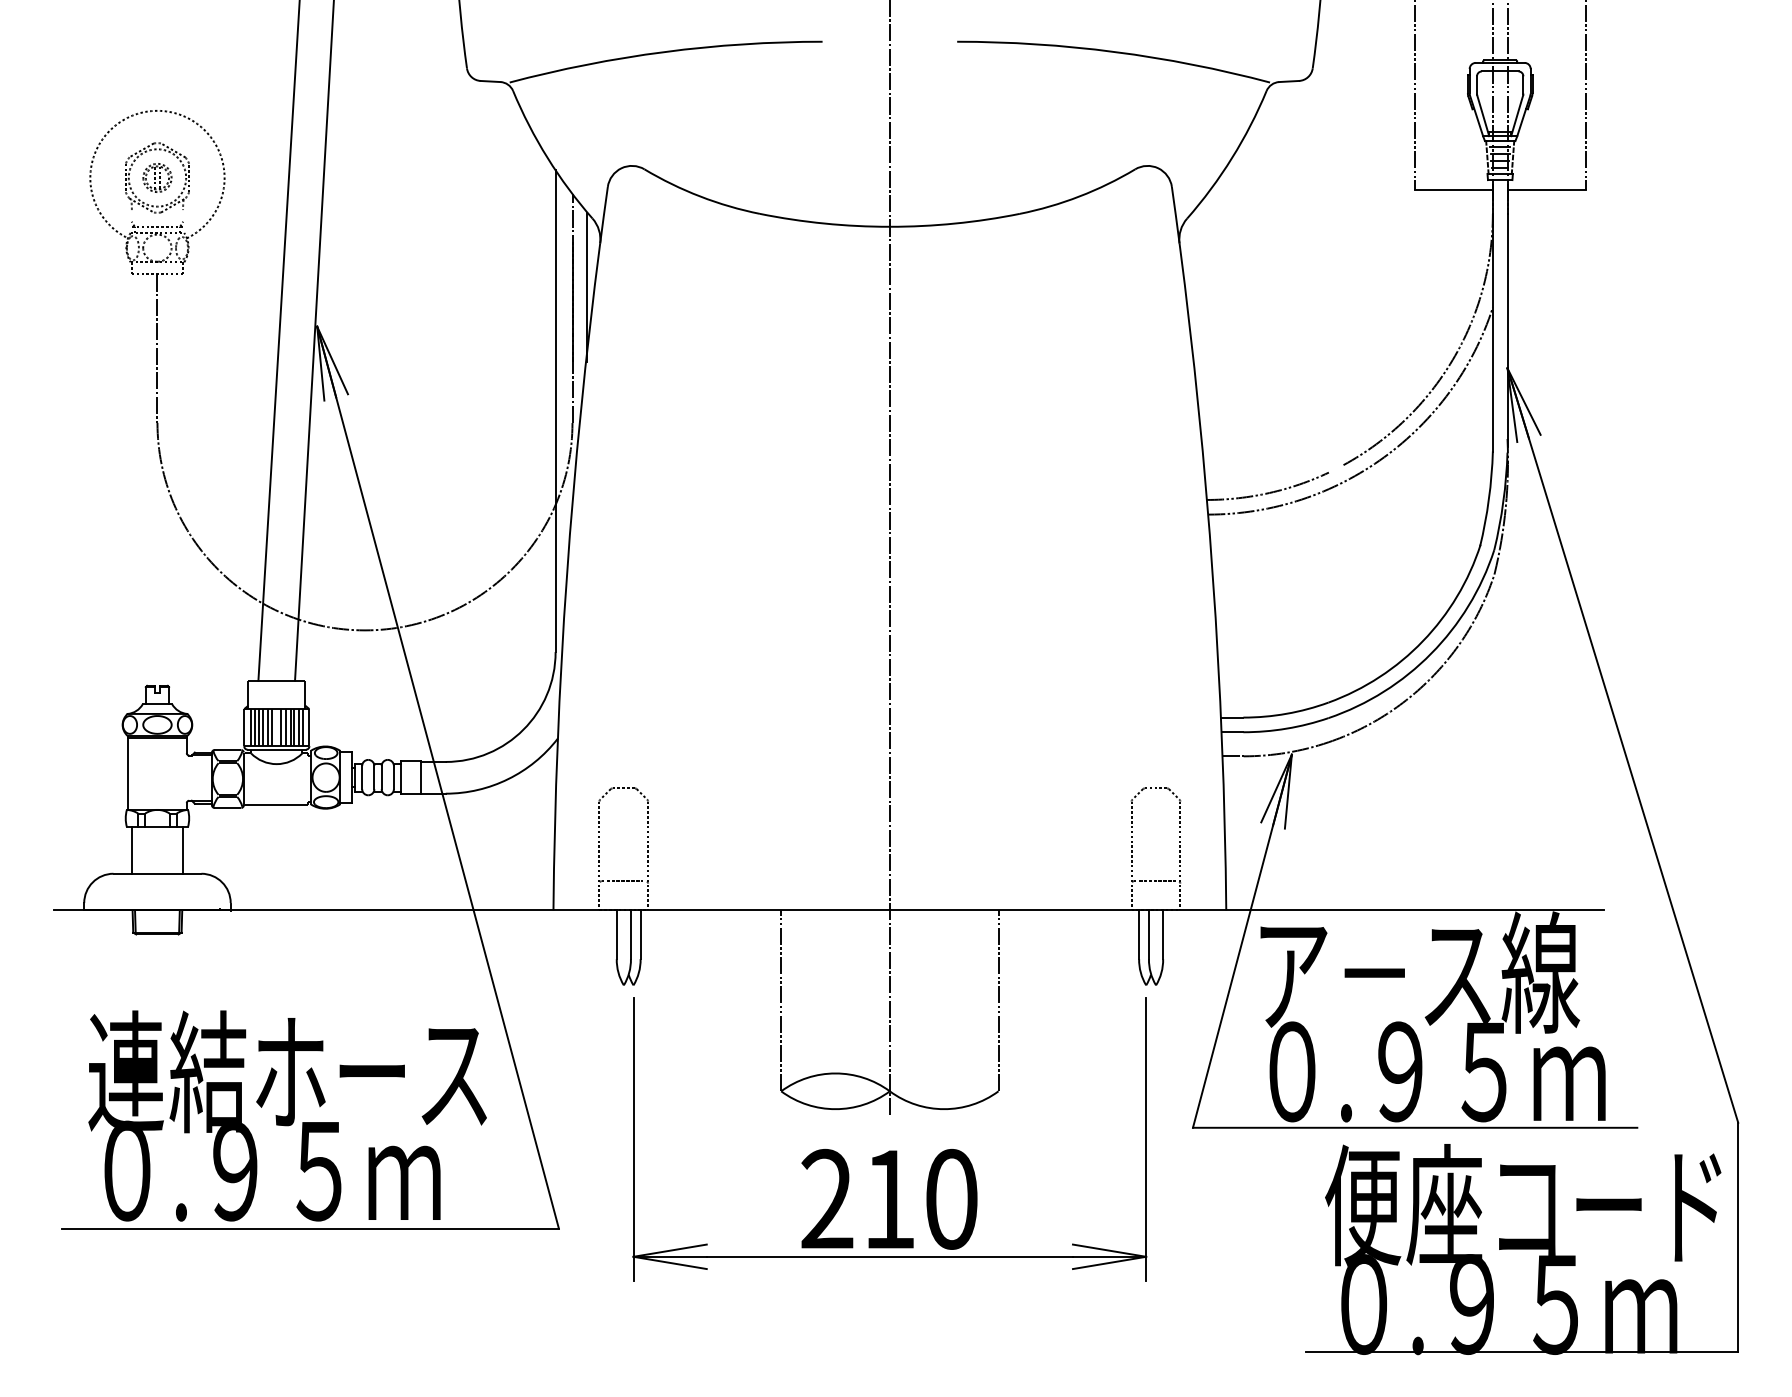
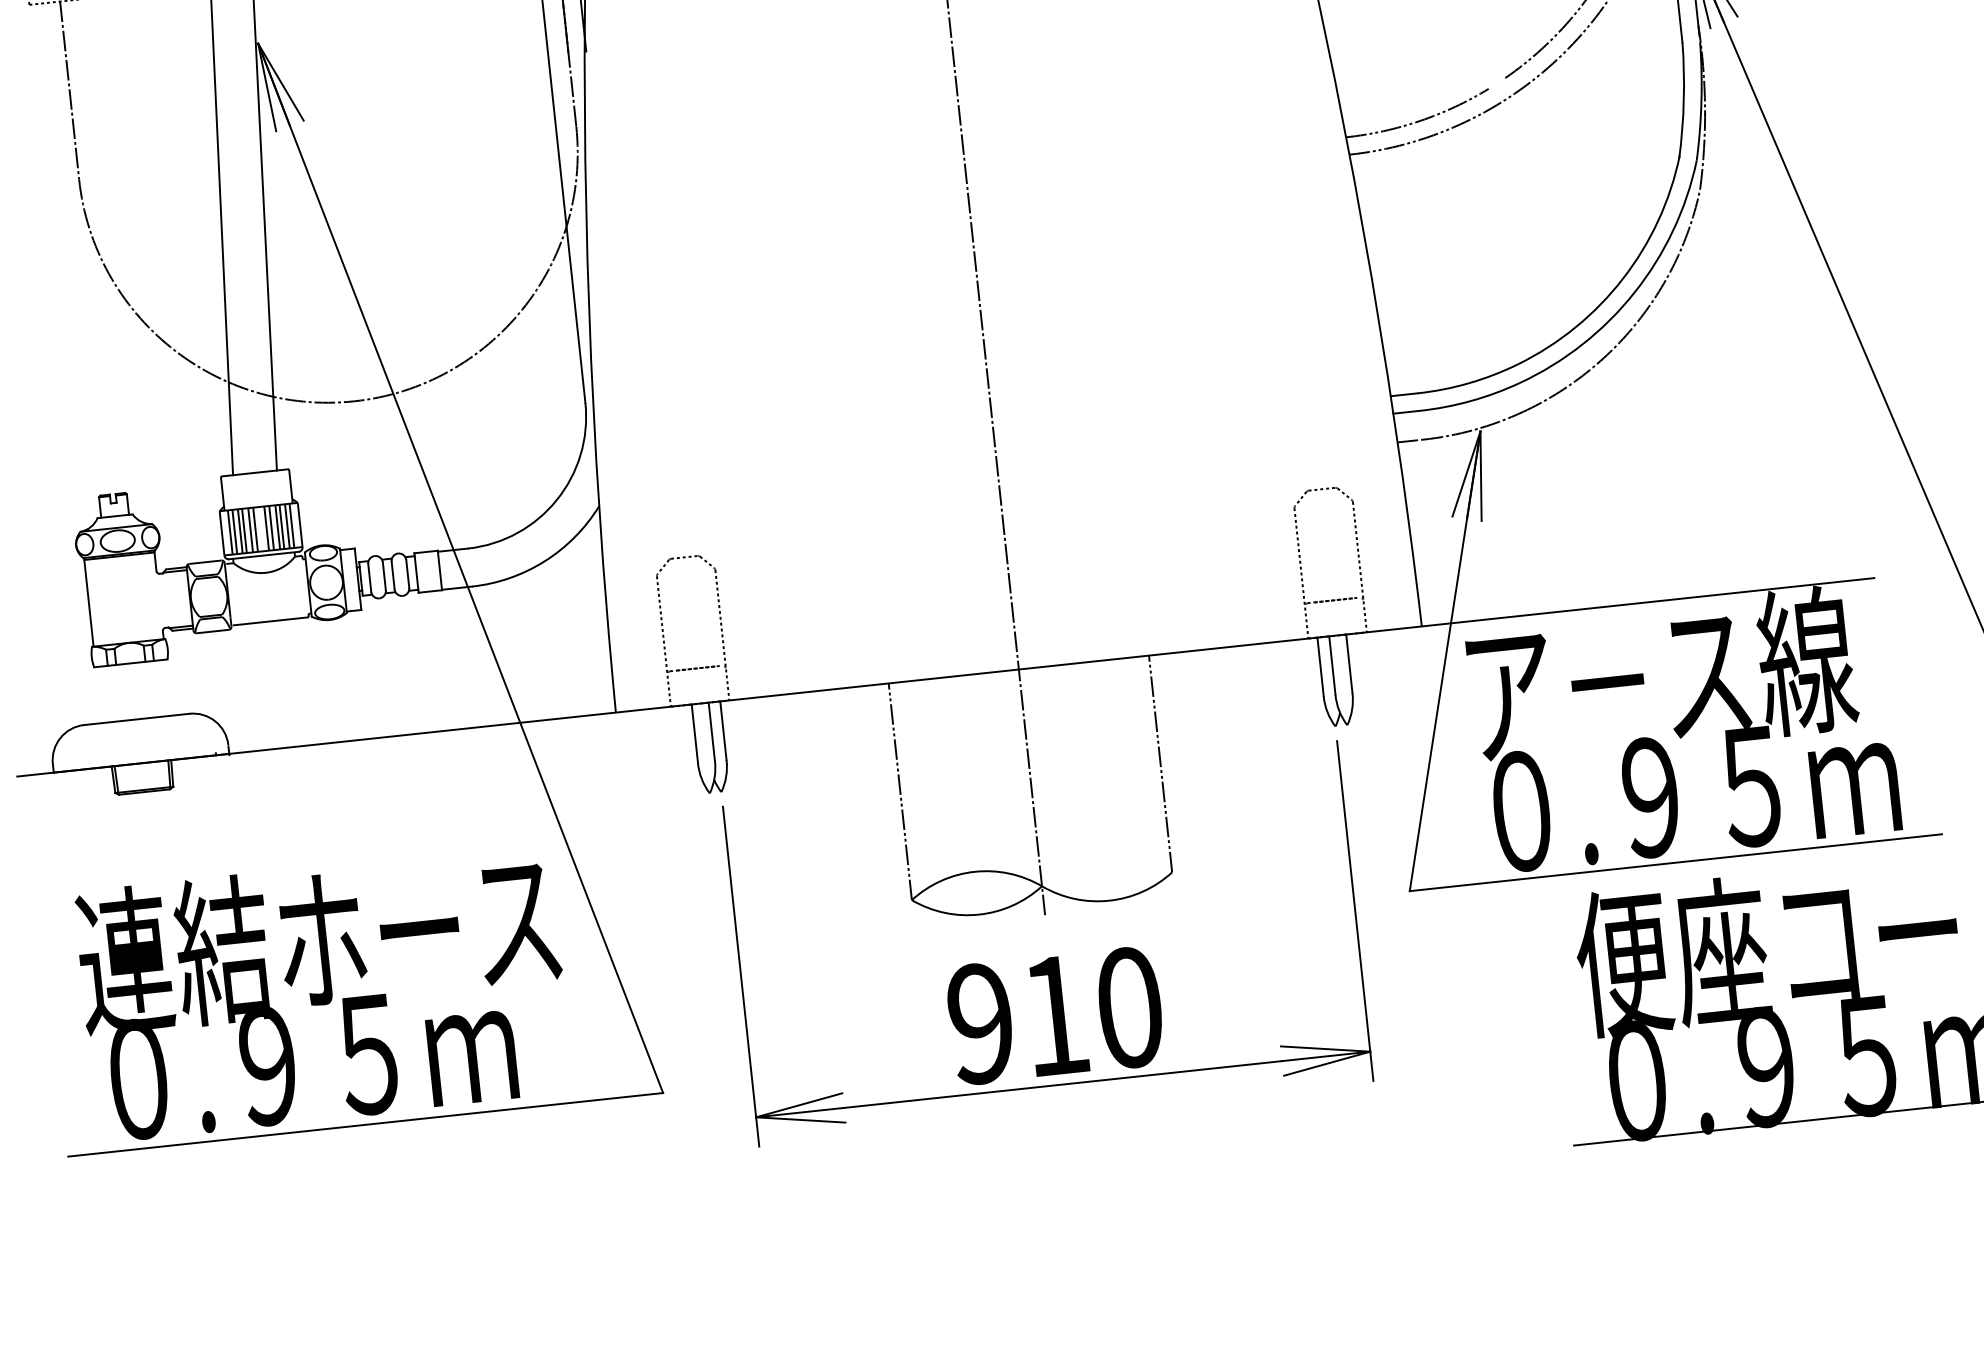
line: (132, 849) -> (103, 693), removed
line: (182, 849) -> (163, 687), removed
text: (827, 1199) -> (981, 1023), 210 -> 910

